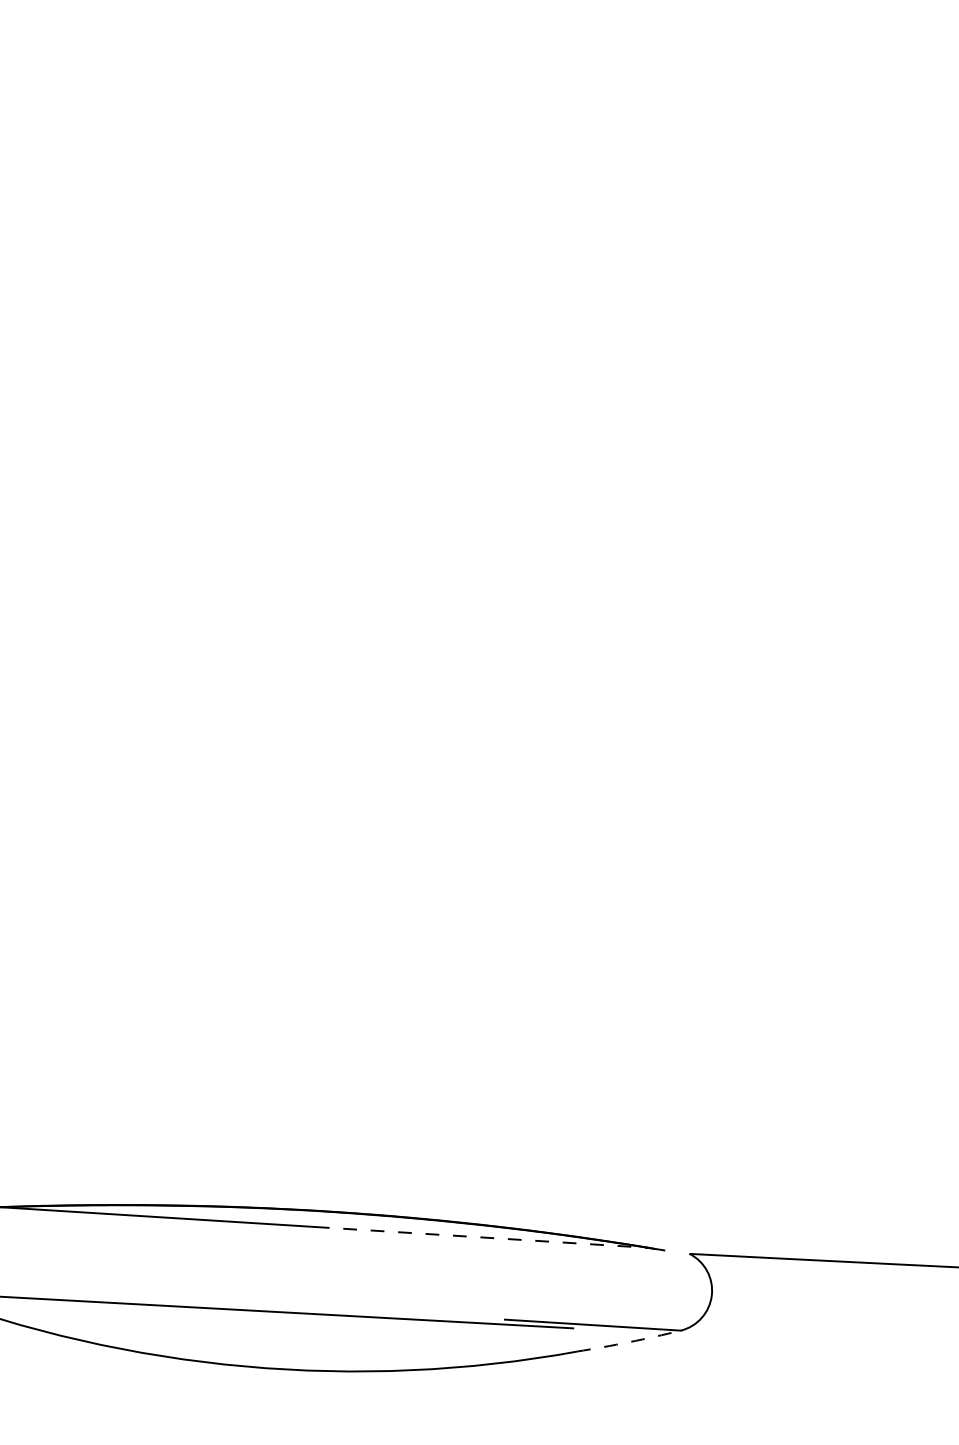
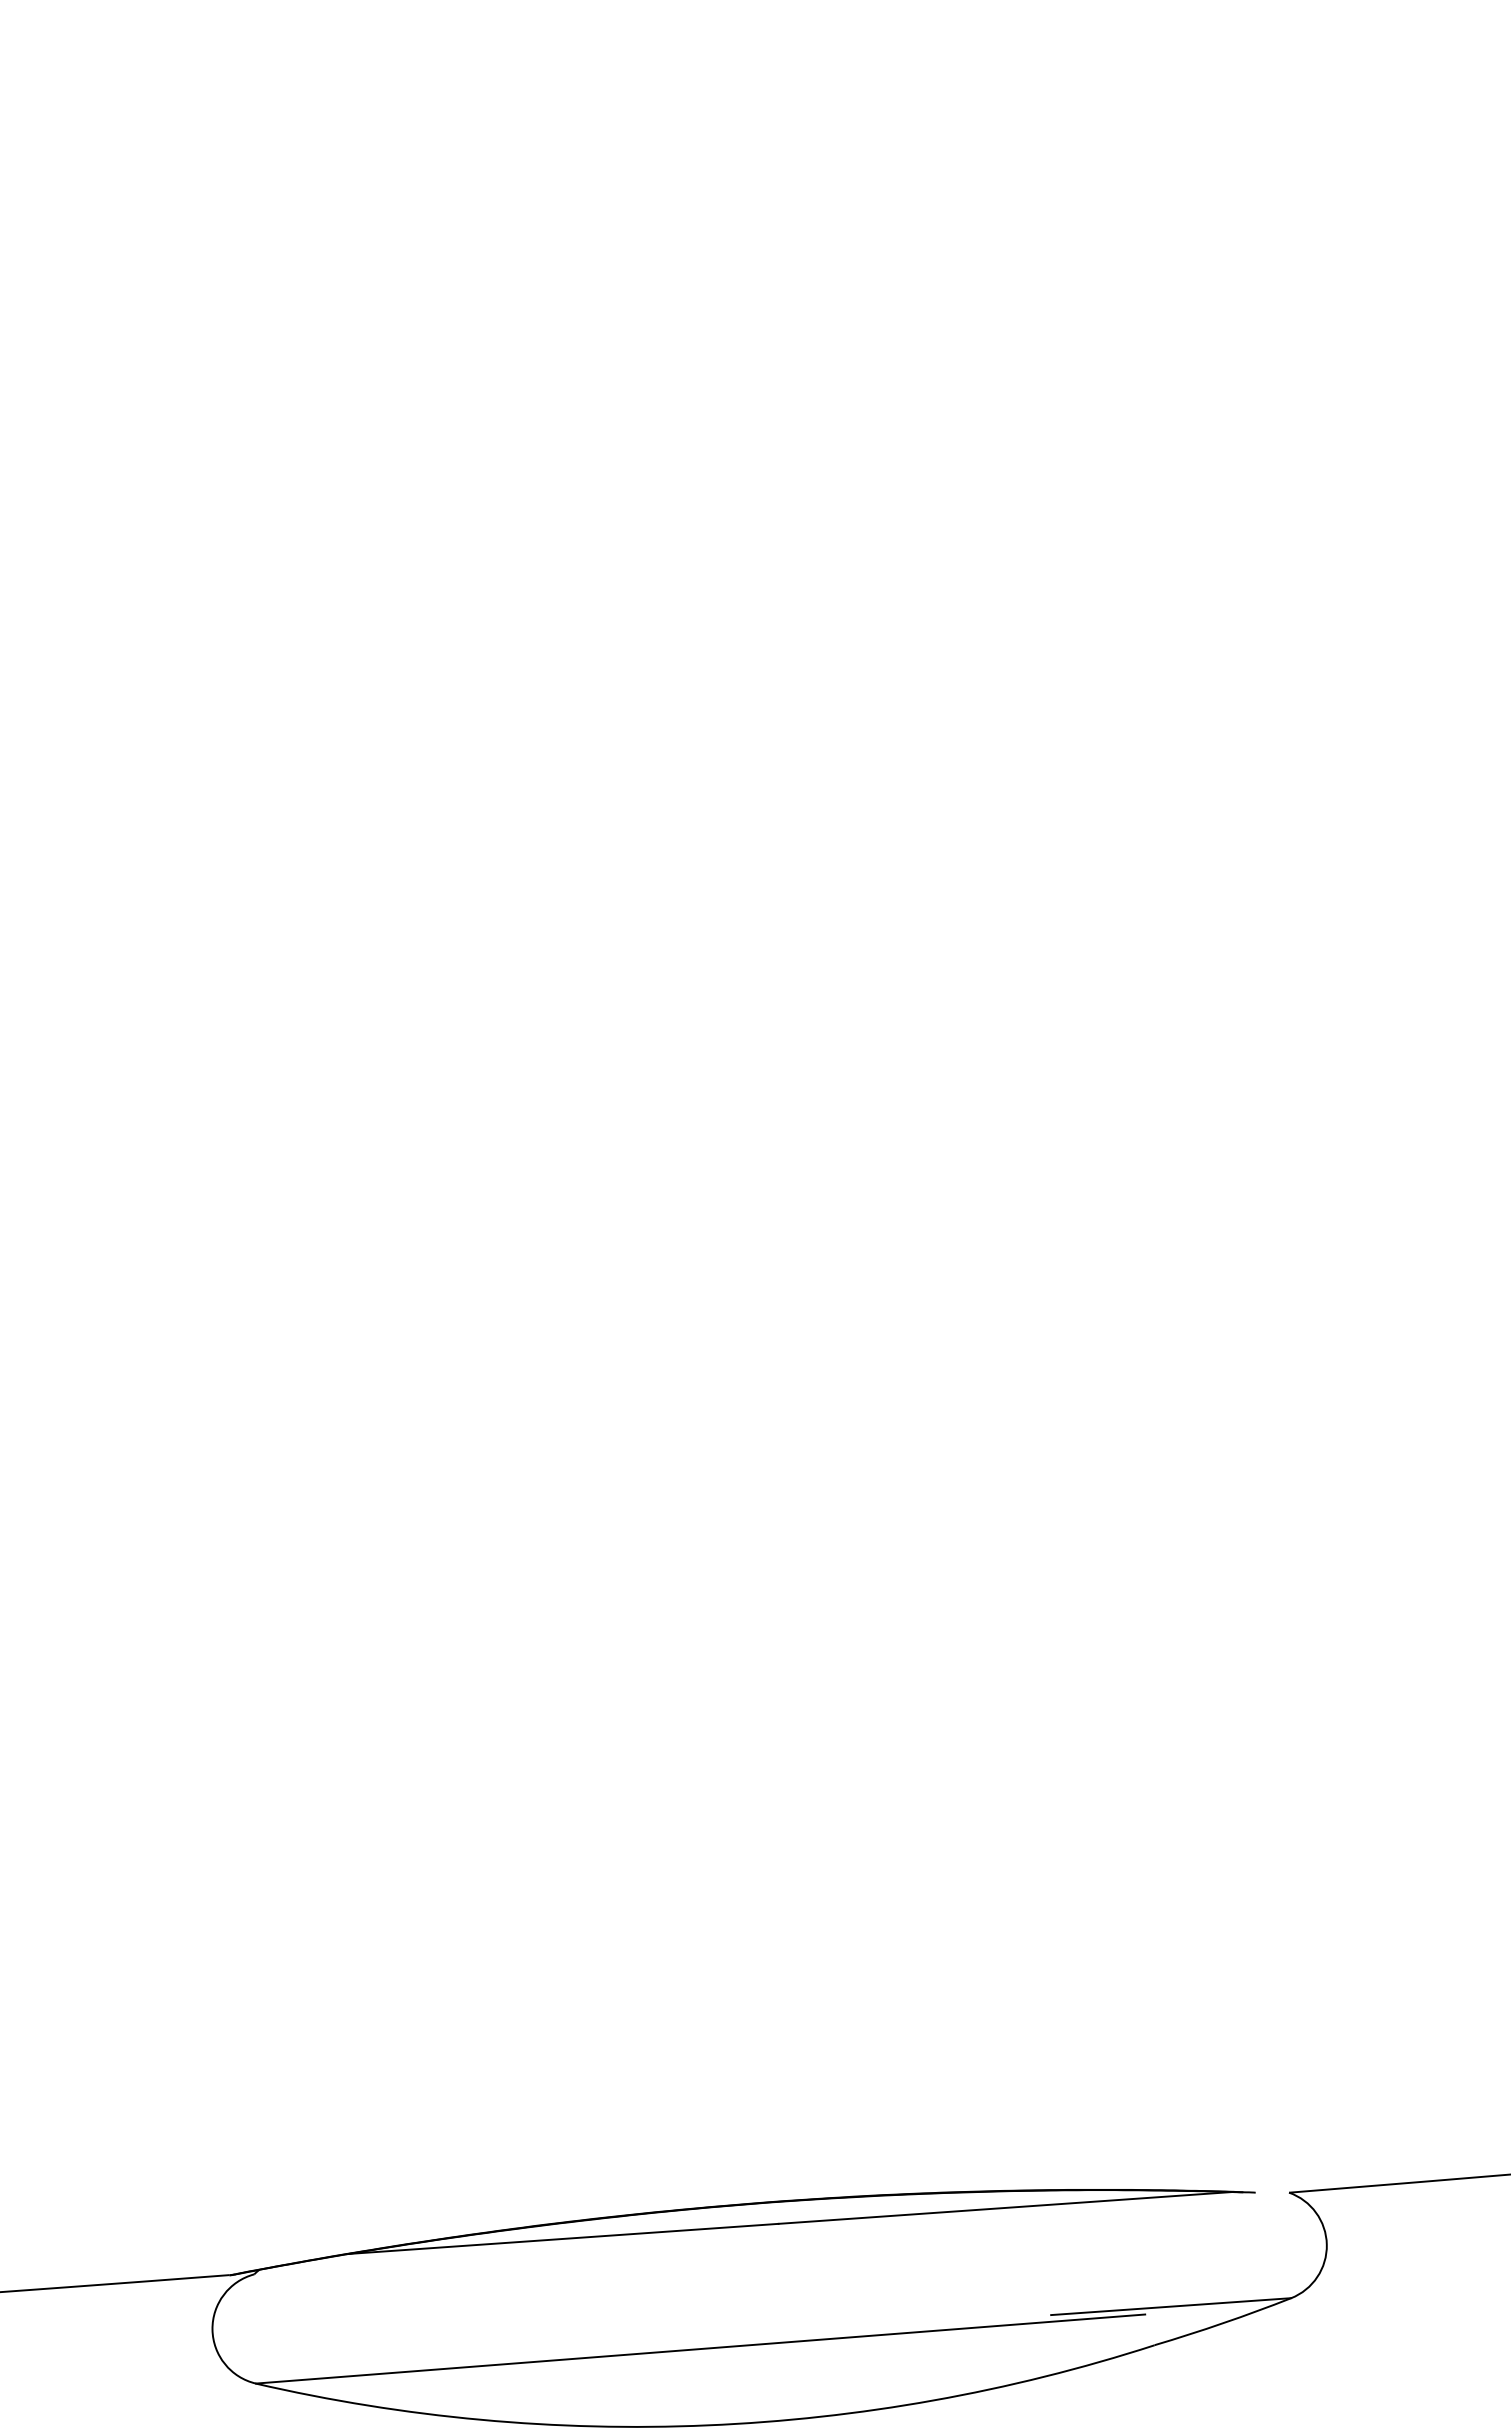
line: (482, 1237) -> (1005, 2207), dashed -> solid
arc: (629, 1342) -> (1223, 2323), dashed -> solid

